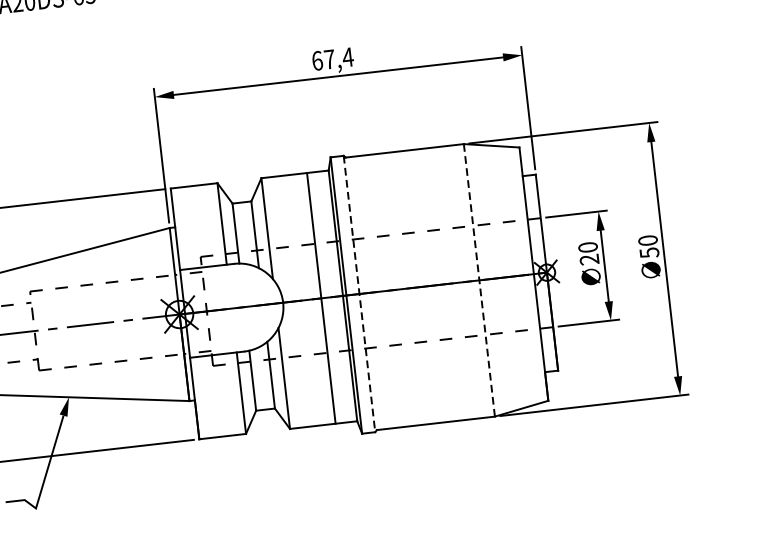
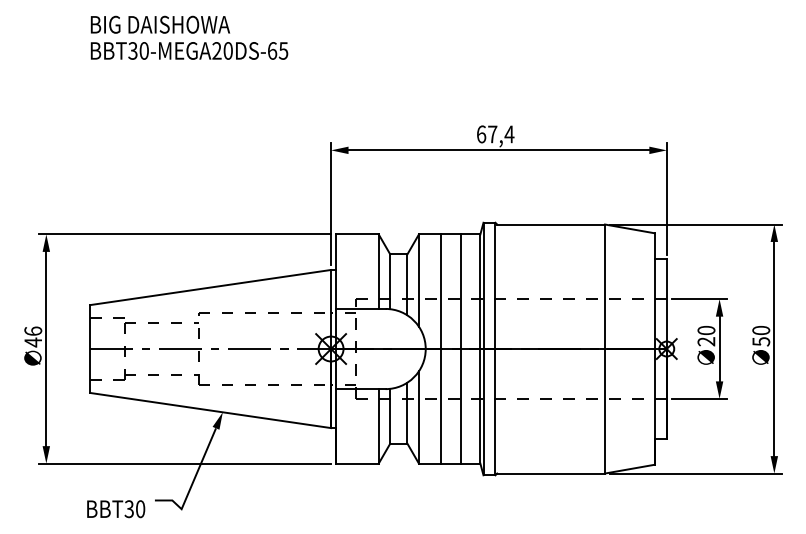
line: (479, 280) -> (605, 349), dashed -> solid
line: (359, 294) -> (495, 349), dashed -> solid
line: (299, 300) -> (440, 348), added

